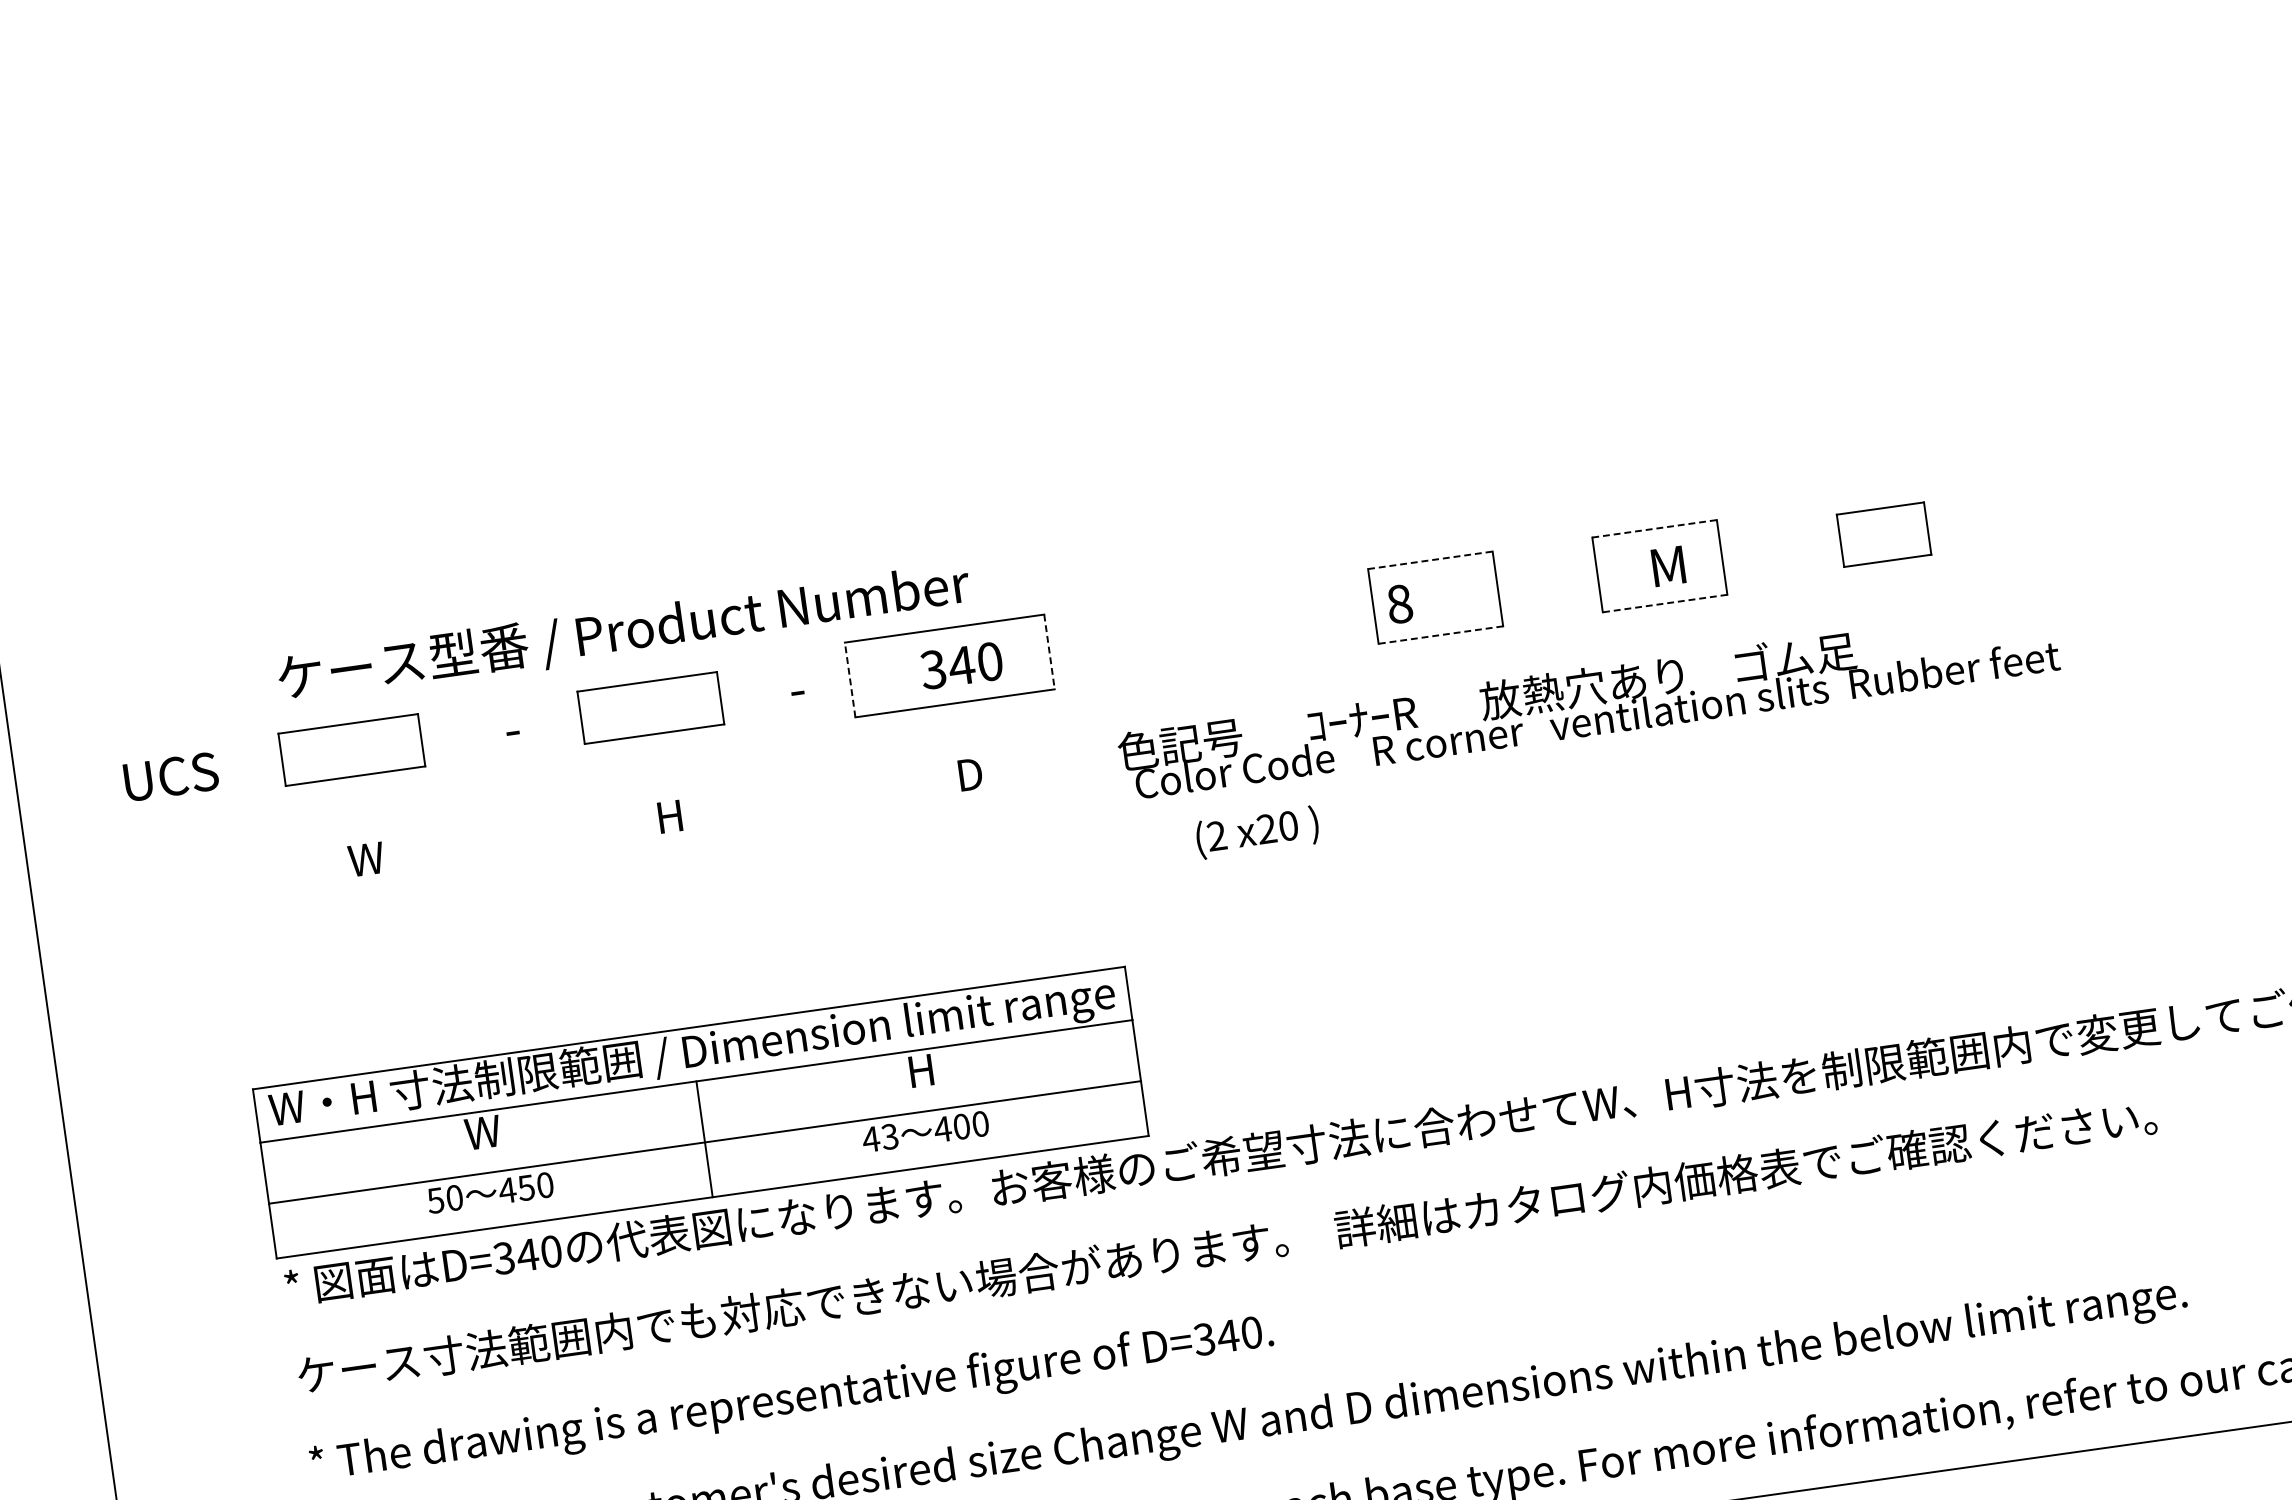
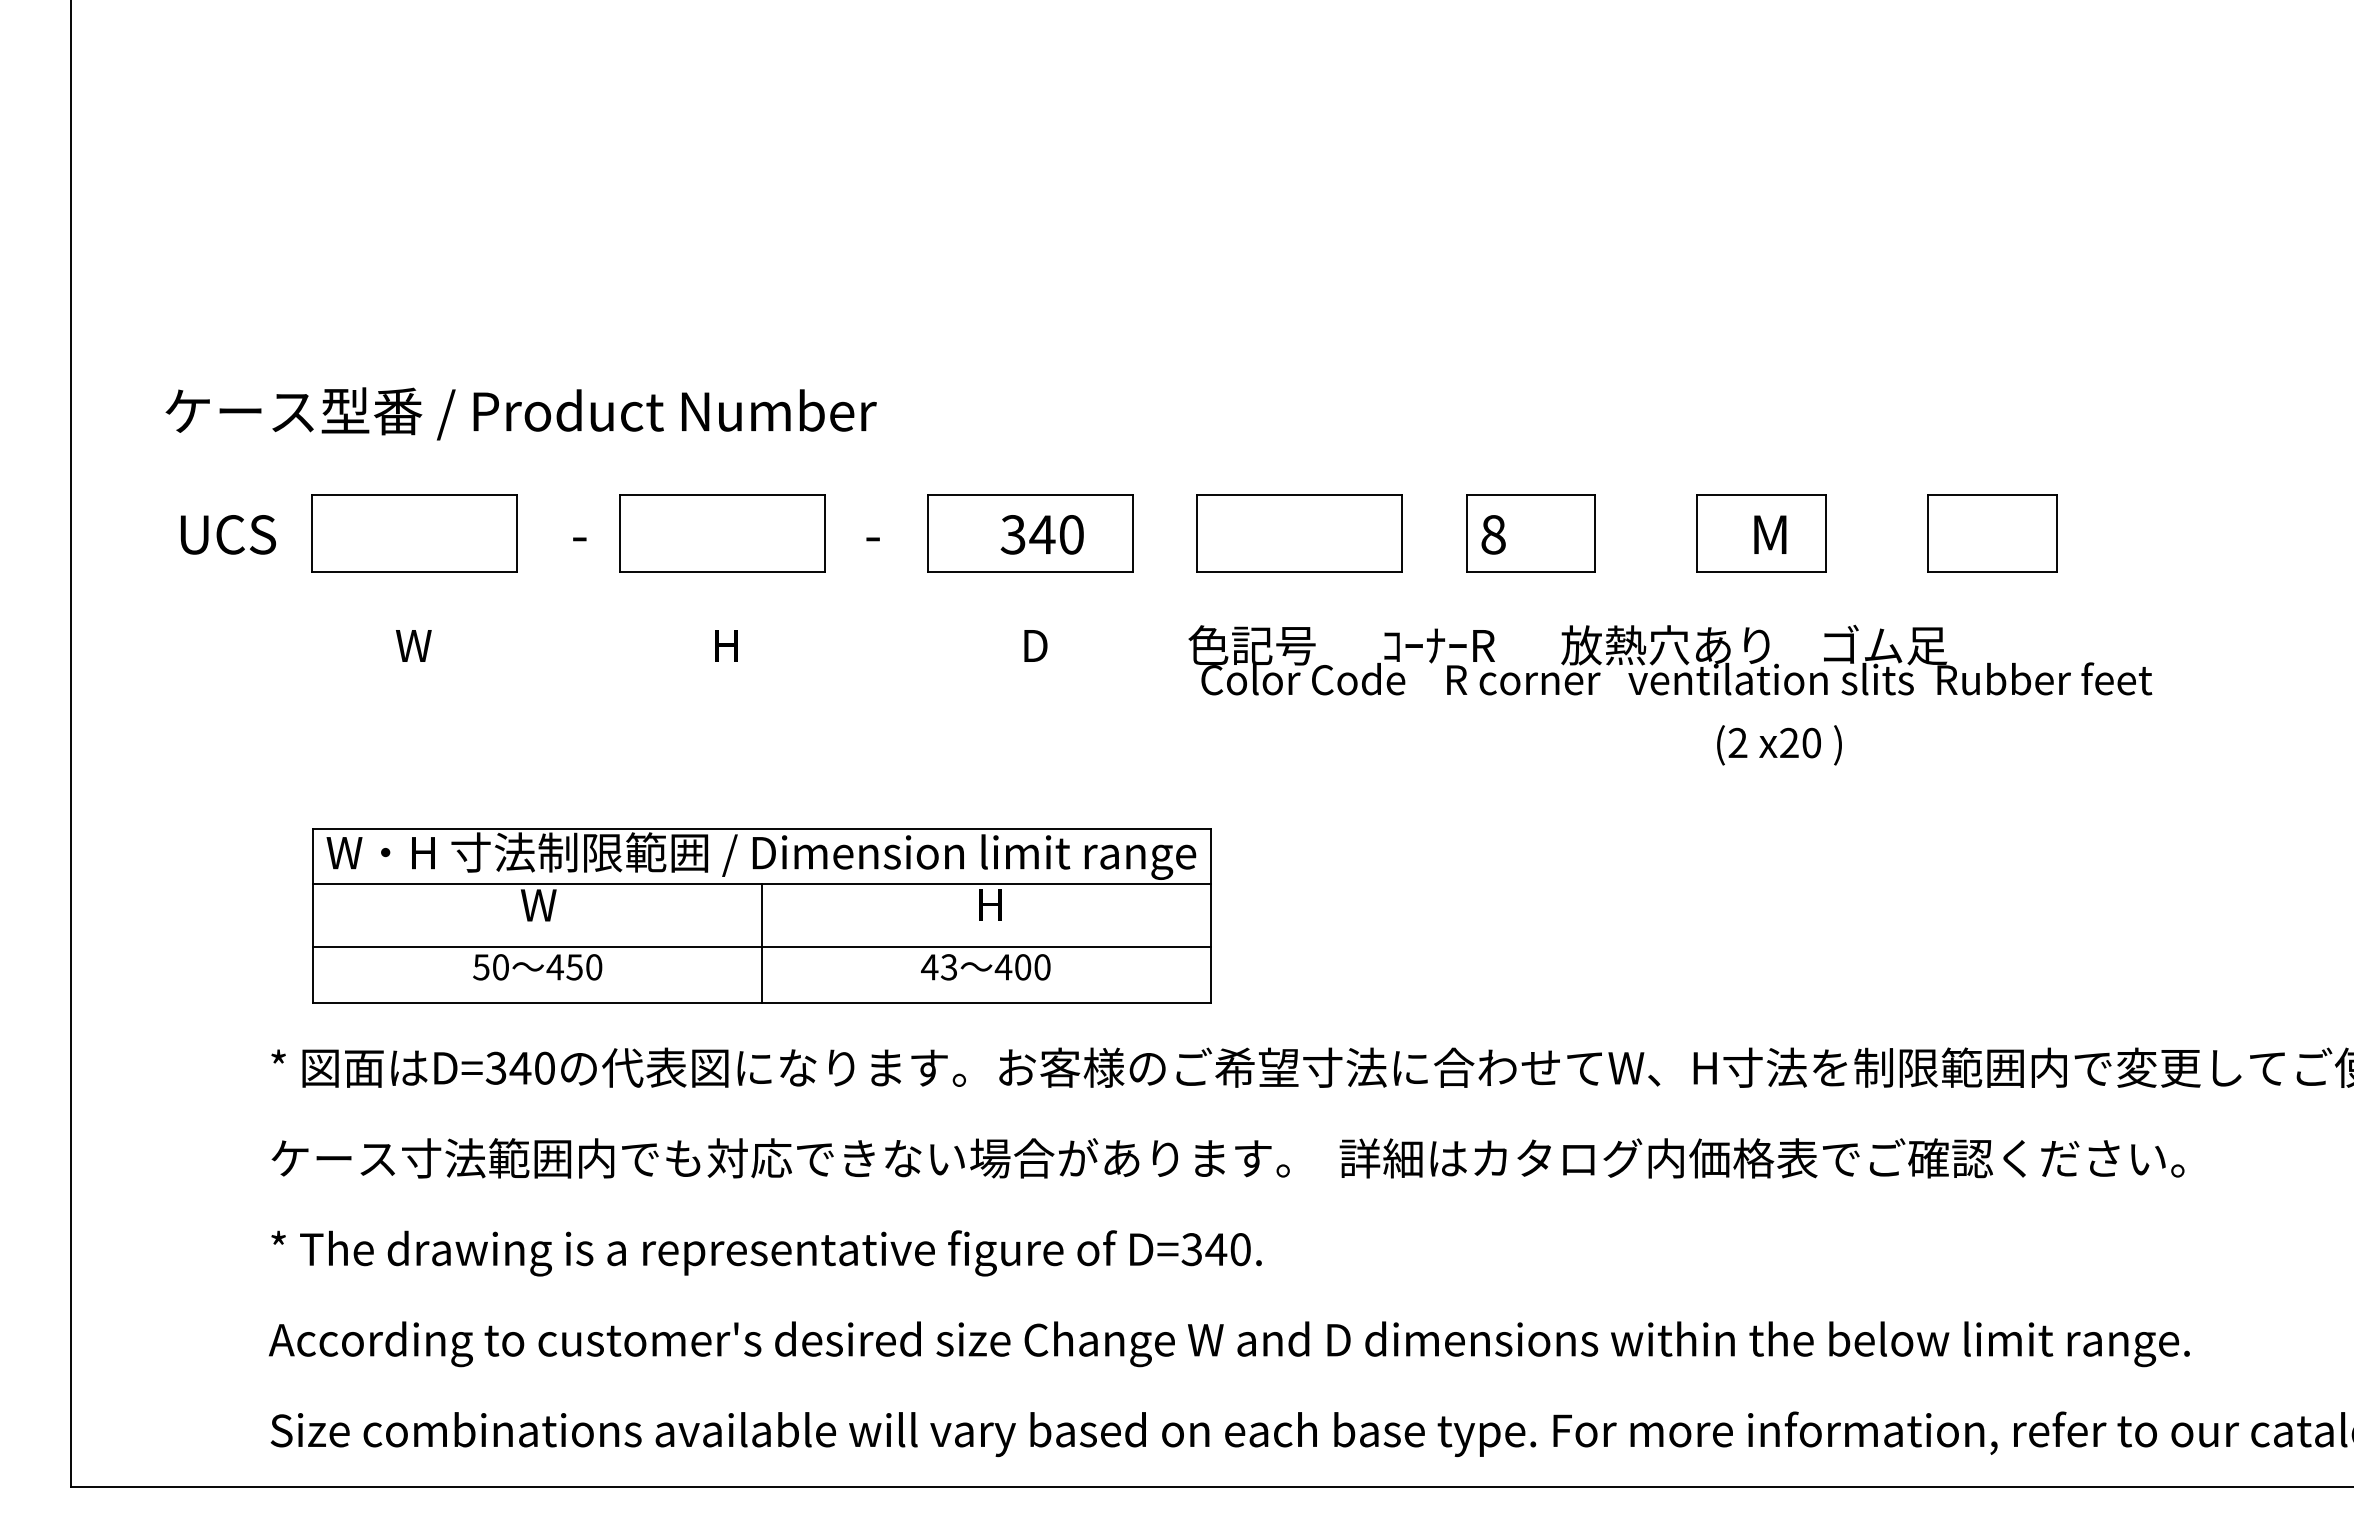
line: (1655, 528) -> (1762, 494), dashed -> solid
part: (1884, 534) -> (1992, 533), size x1.43
line: (1431, 559) -> (1531, 494), dashed -> solid
line: (1665, 603) -> (1761, 571), dashed -> solid
part: (1211, 629) -> (1299, 533), added
text: (623, 632) -> (520, 413), moved
line: (1440, 634) -> (1530, 571), dashed -> solid
line: (1049, 652) -> (1133, 533), dashed -> solid
line: (849, 679) -> (927, 532), dashed -> solid
part: (650, 708) -> (722, 533), size x1.43
part: (351, 750) -> (414, 533), size x1.43
text: (1257, 832) -> (1779, 745), moved
part: (700, 1112) -> (761, 915), moved

